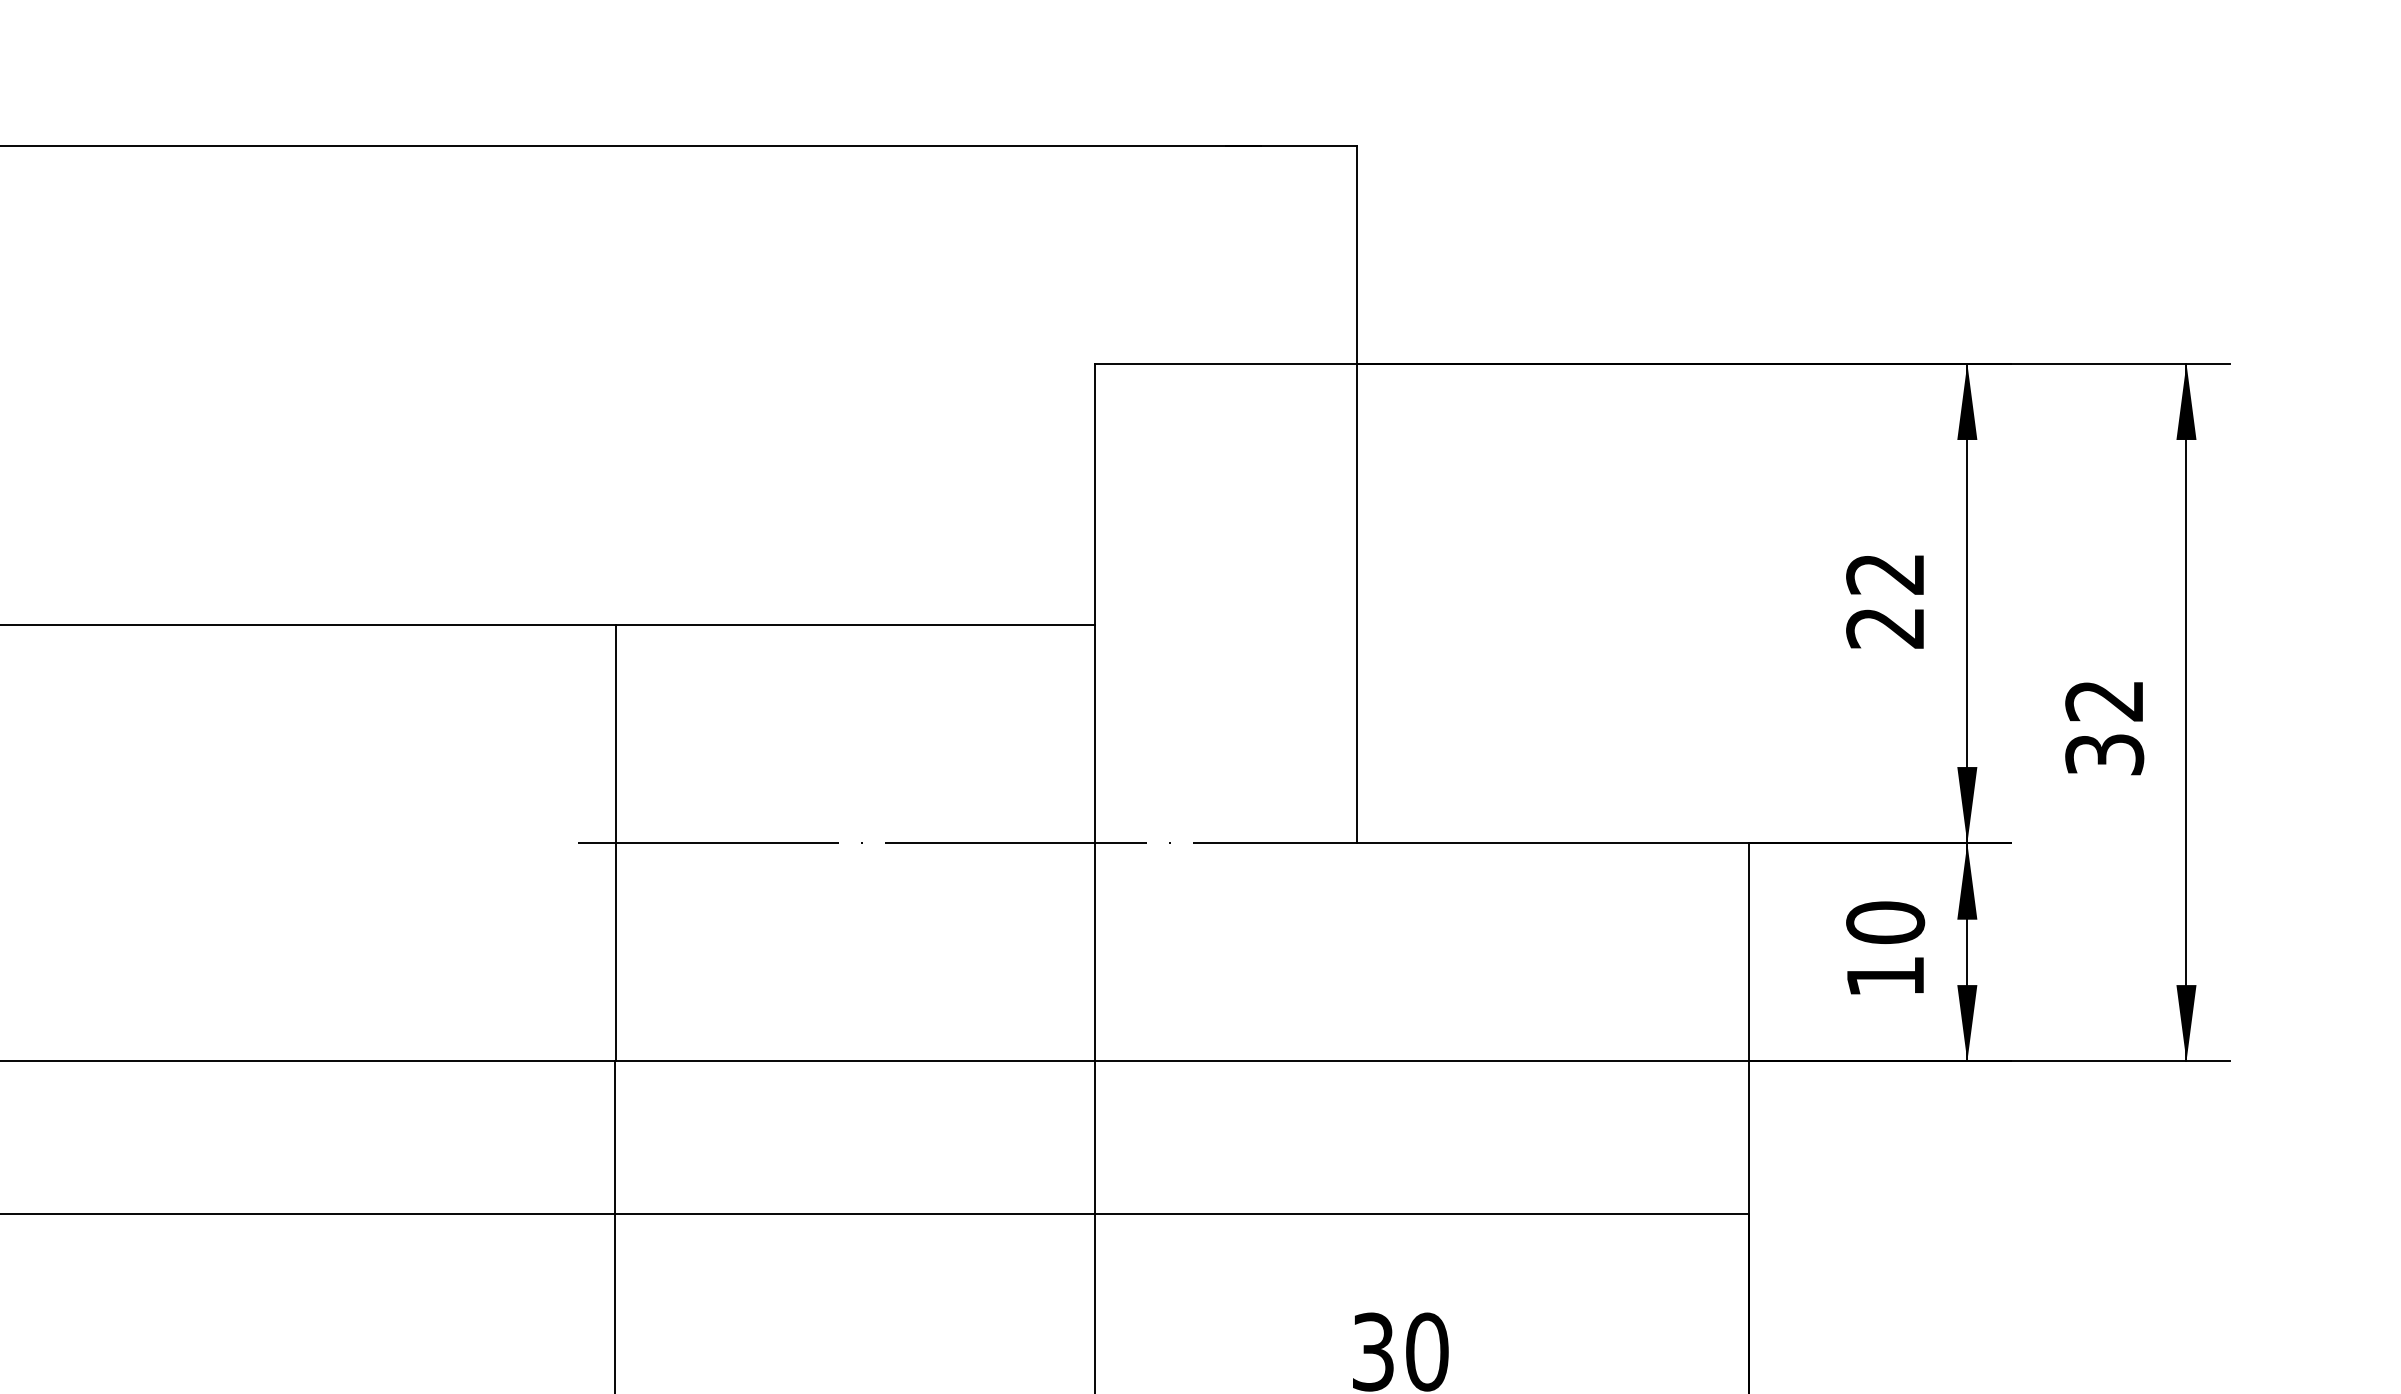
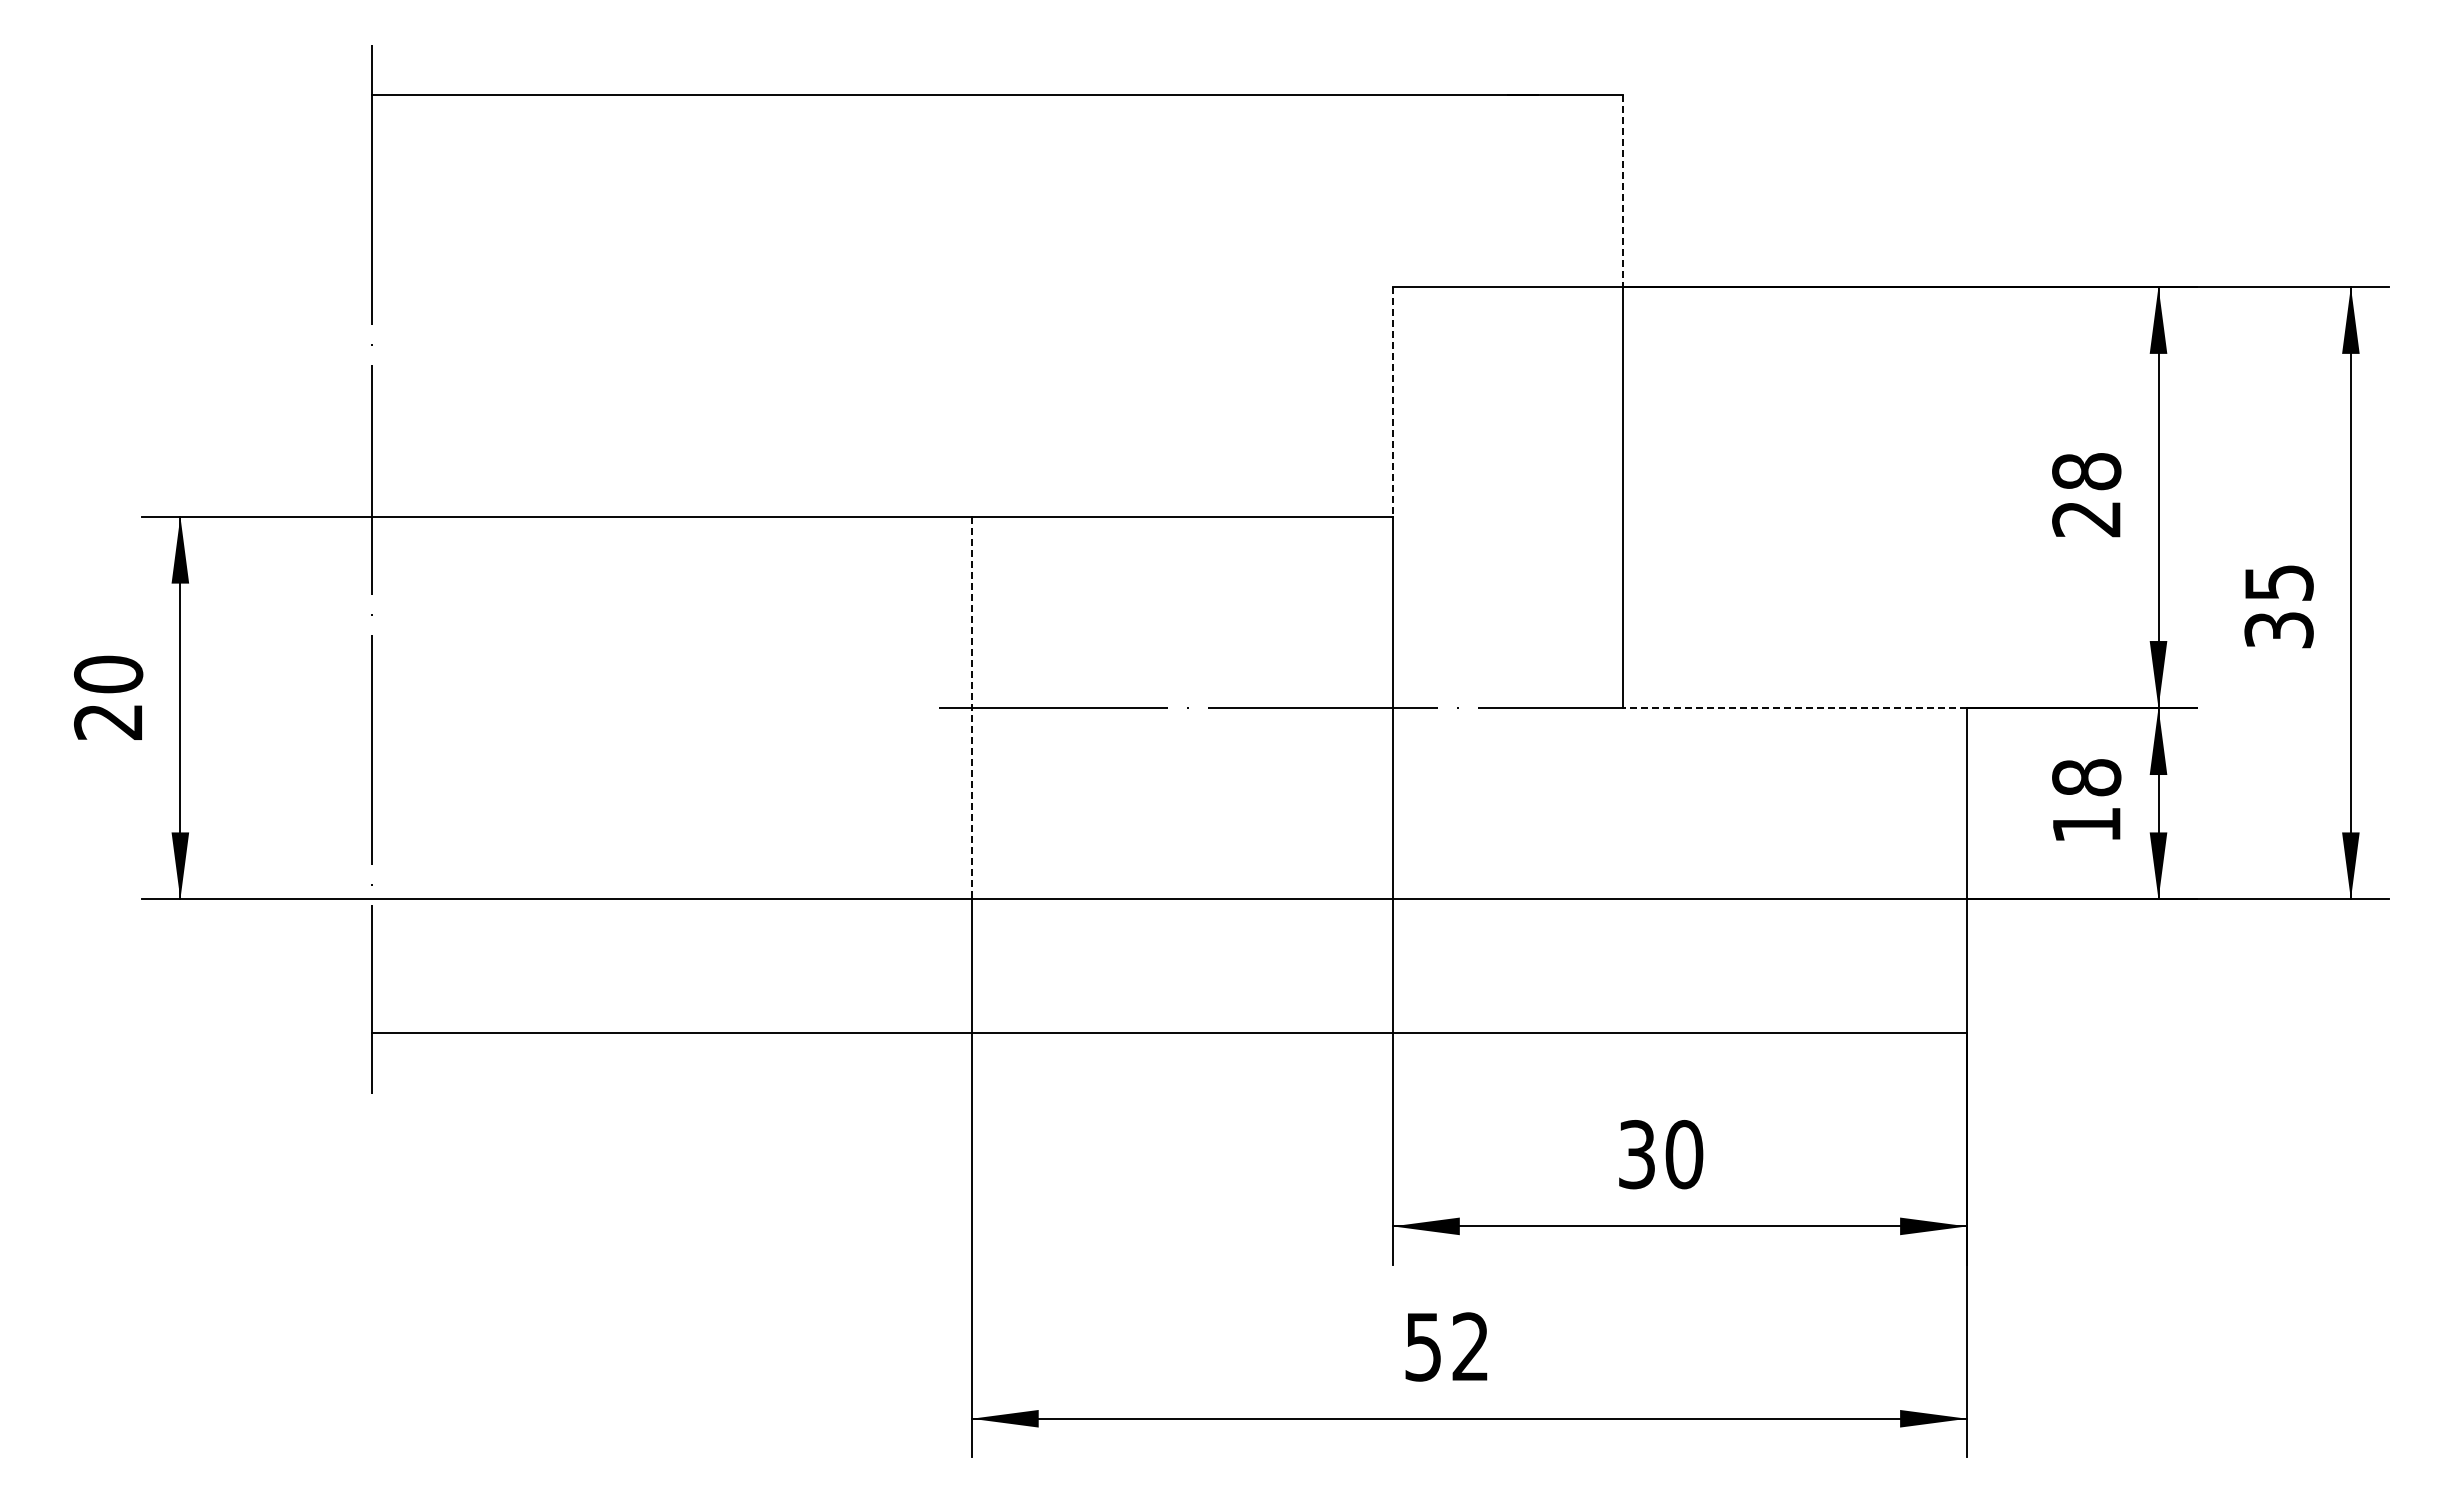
line: (1356, 254) -> (1622, 191), solid -> dashed
line: (1094, 494) -> (1392, 401), solid -> dashed
text: (1885, 573) -> (2086, 471), 22 -> 28
text: (2104, 700) -> (2278, 582), 32 -> 35
line: (1552, 842) -> (1794, 707), solid -> dashed
line: (615, 843) -> (971, 708), solid -> dashed
text: (1885, 922) -> (2086, 777), 10 -> 18

